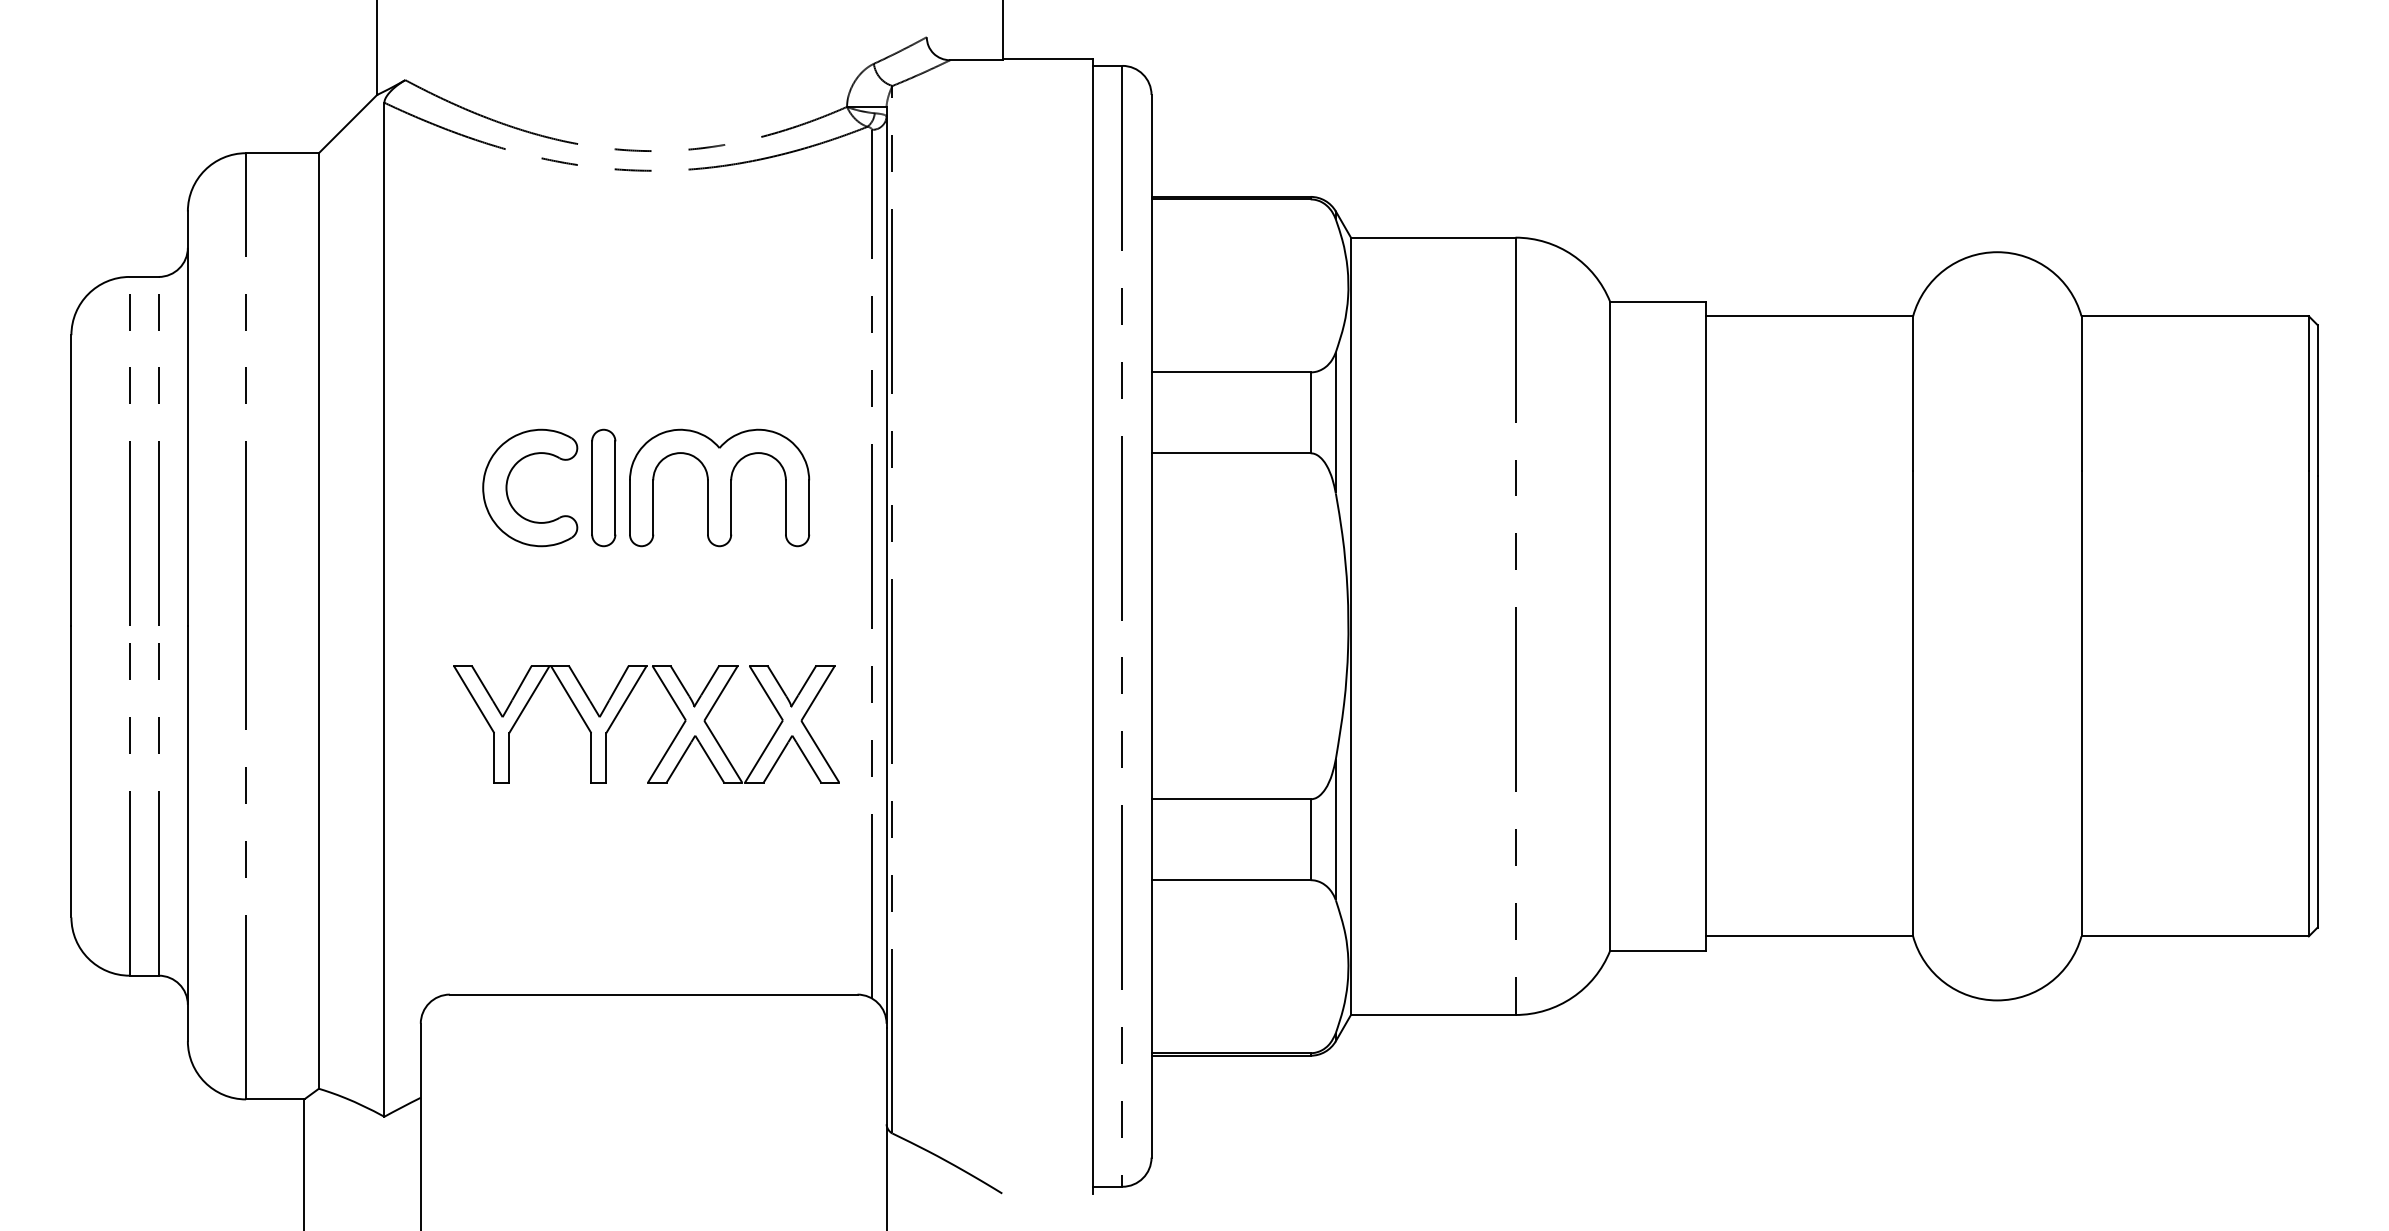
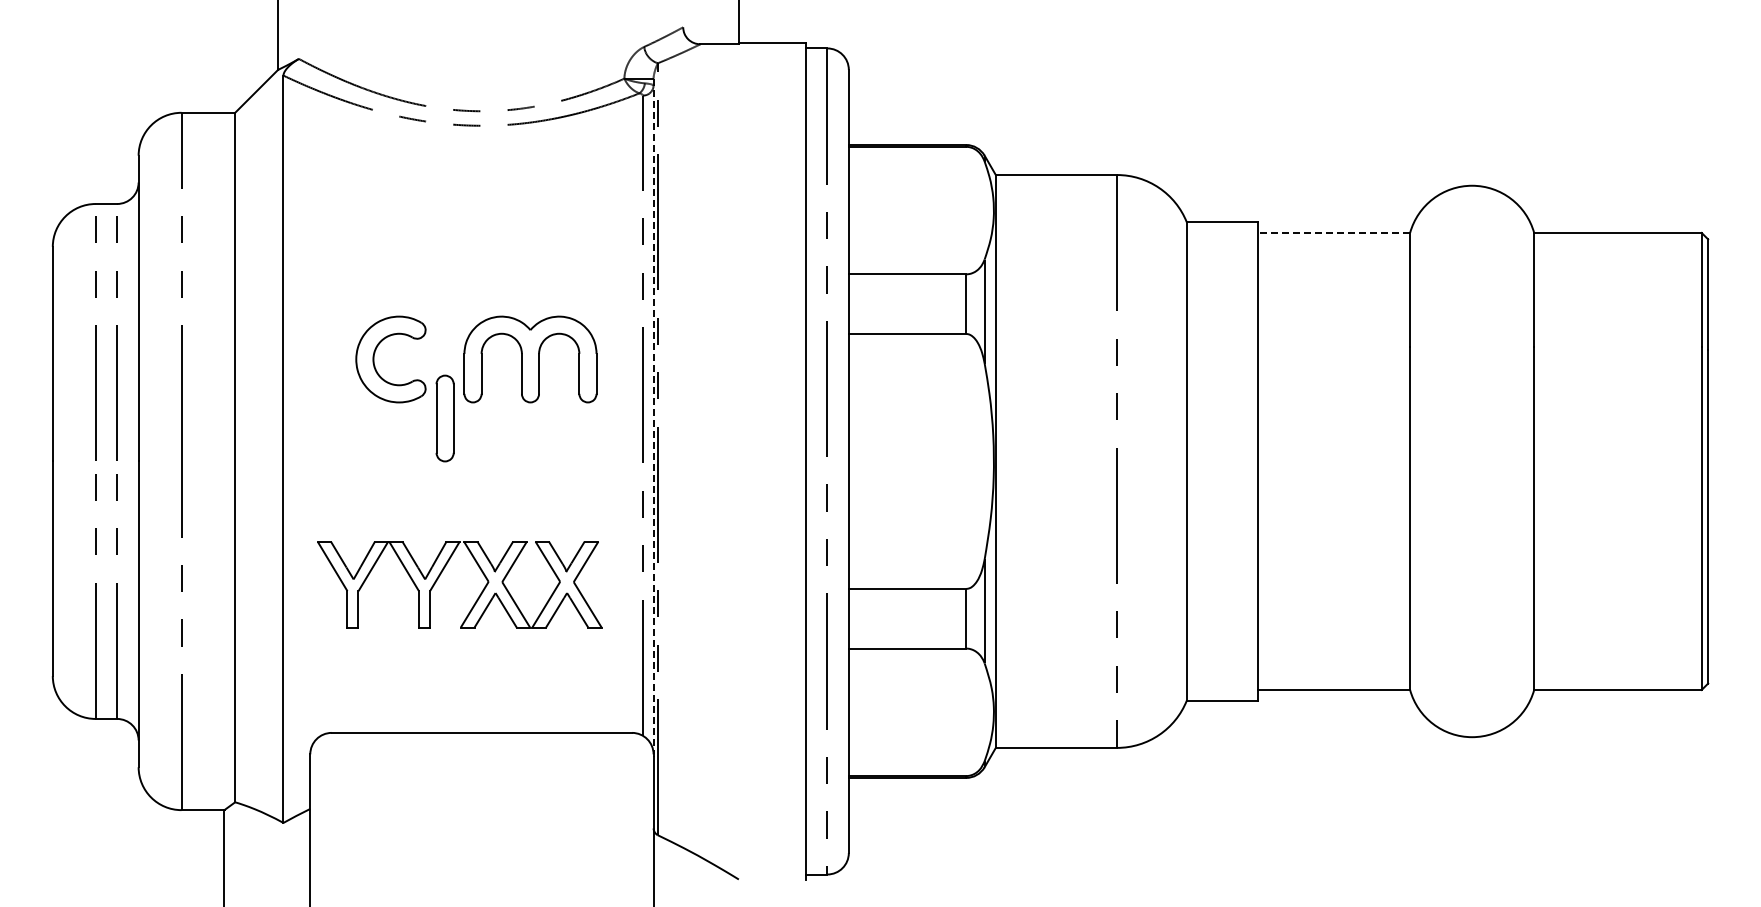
line: (1809, 315) -> (1333, 232), solid -> dashed
part: (602, 487) -> (444, 418), moved
line: (886, 566) -> (653, 417), solid -> dashed
part: (621, 710) -> (441, 574), moved

